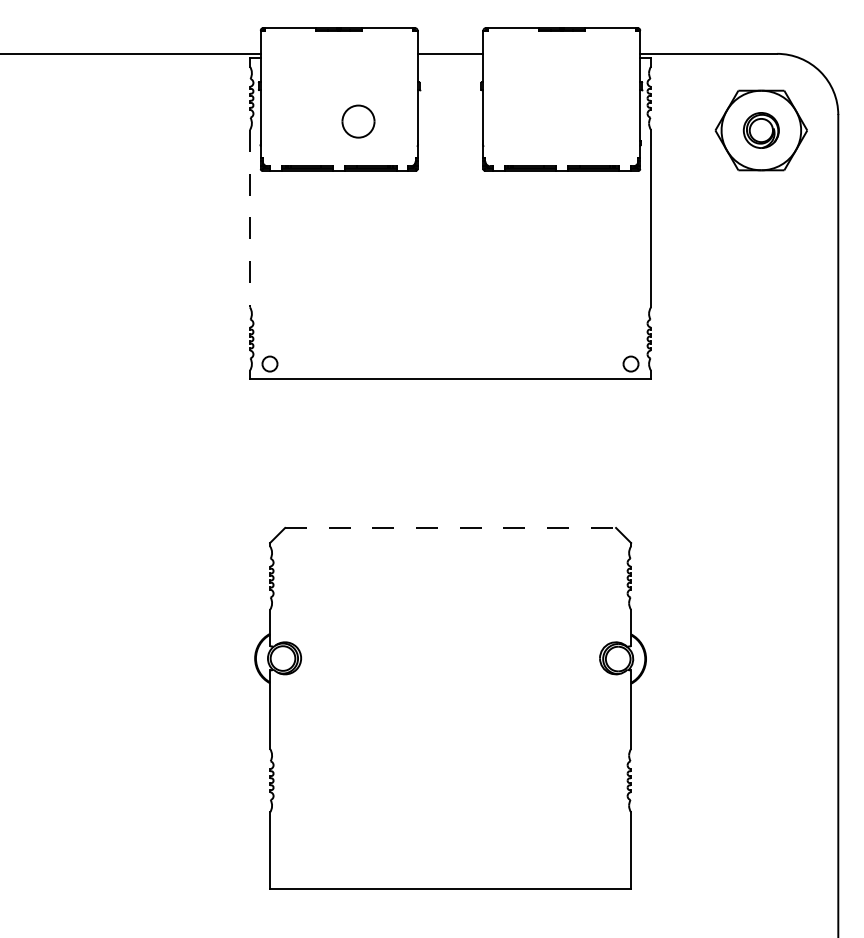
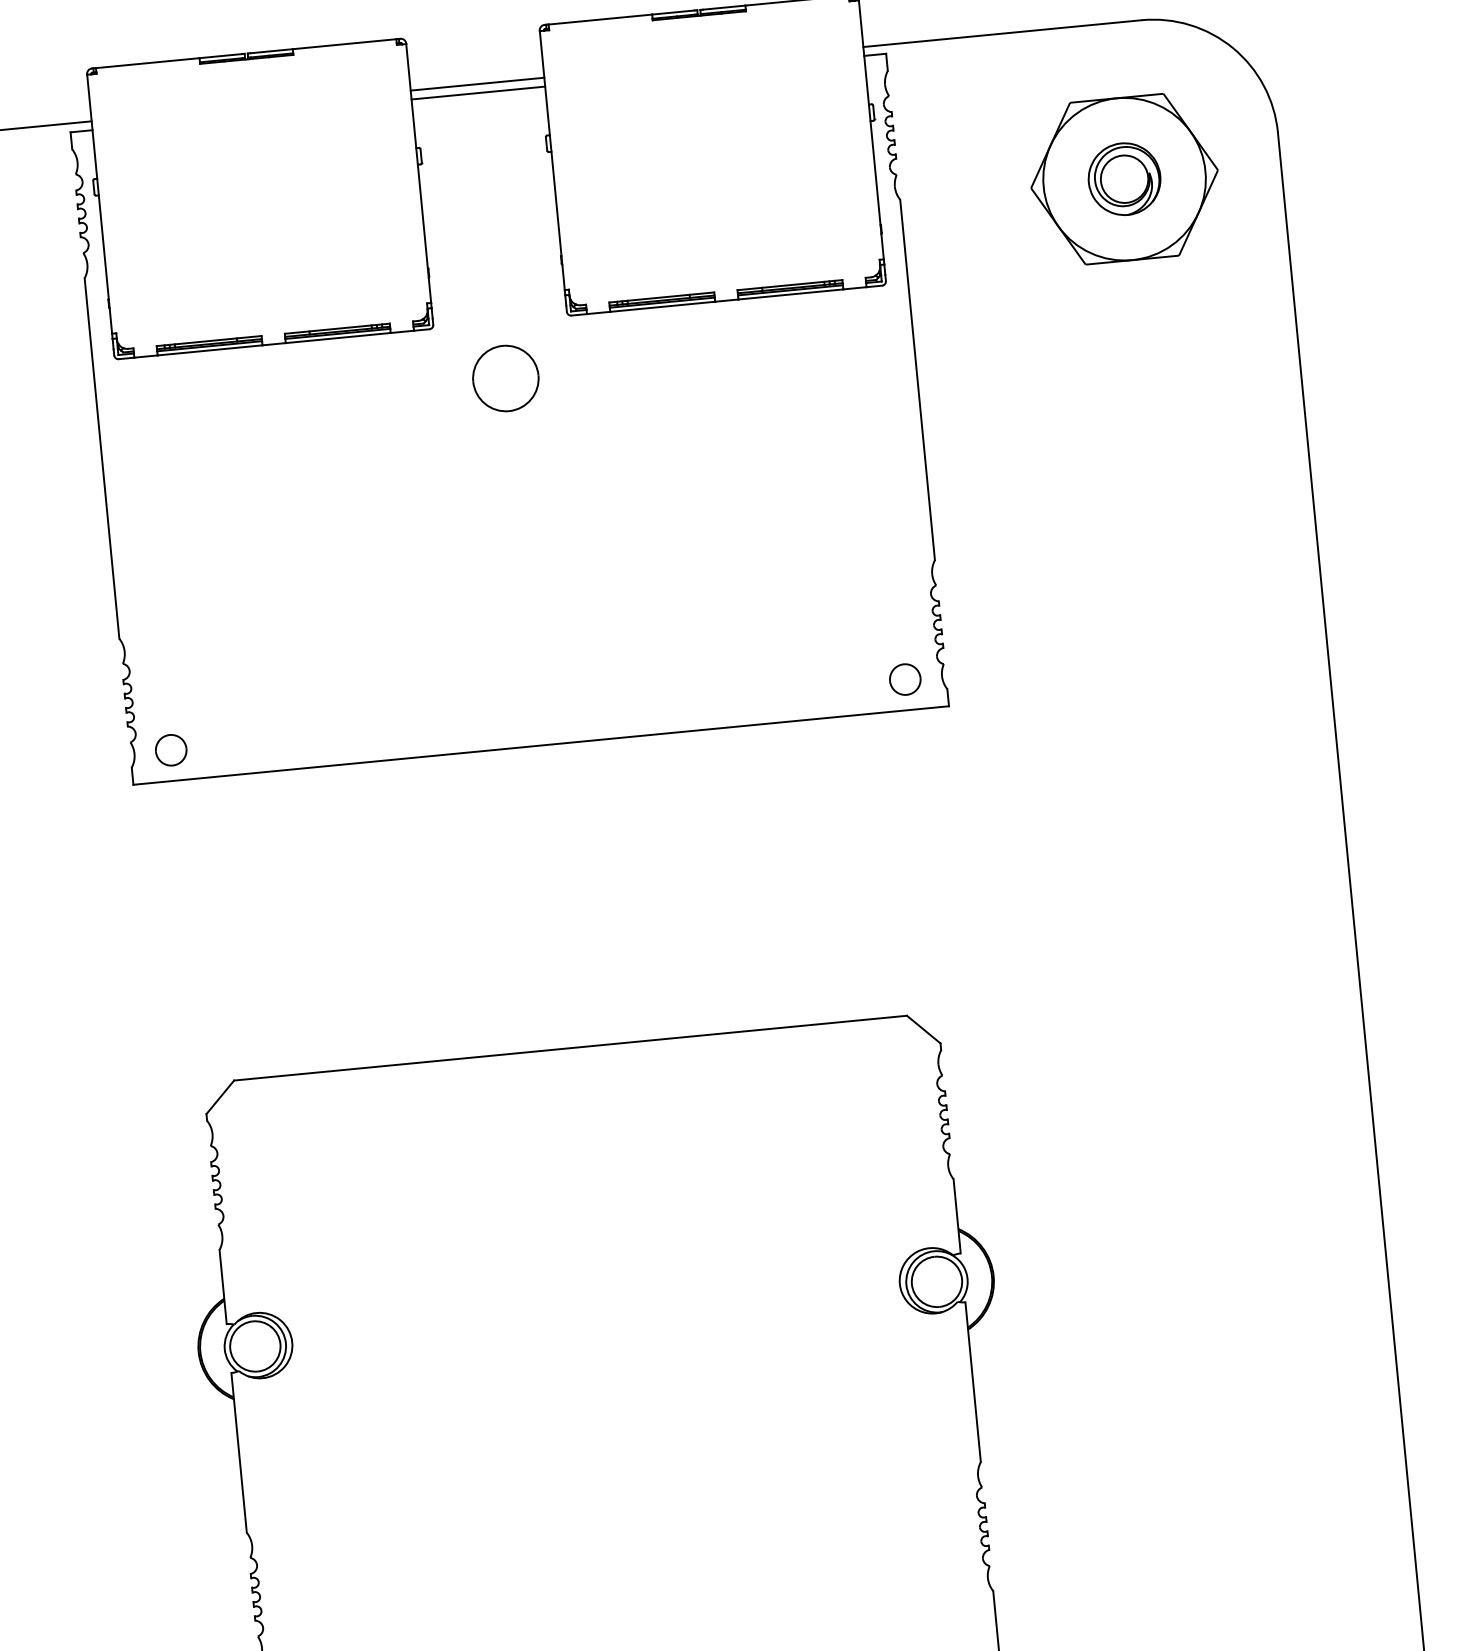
line: (450, 58) -> (478, 93), added
part: (358, 121) -> (505, 378), moved
line: (249, 218) -> (101, 458), dashed -> solid
line: (451, 527) -> (572, 1047), dashed -> solid

